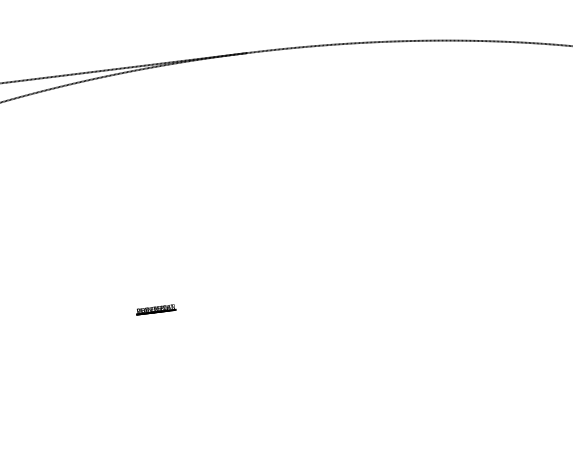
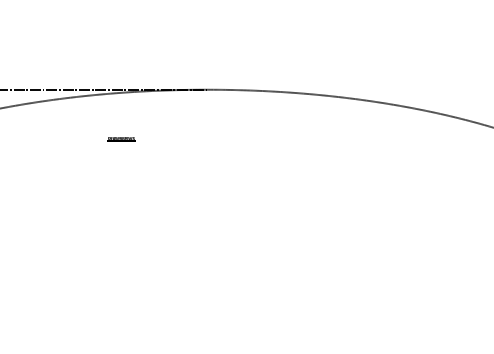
line: (155, 309) -> (121, 139), moved

